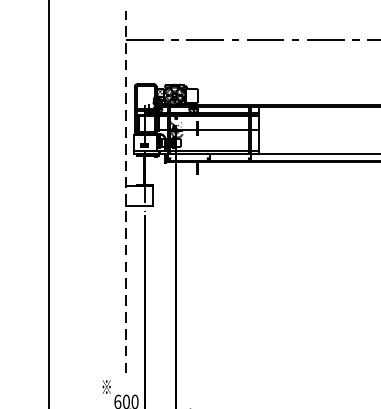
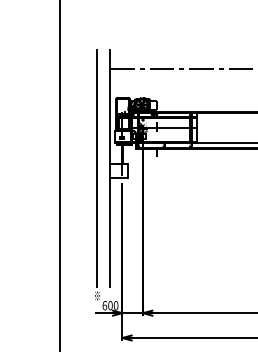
line: (126, 190) -> (110, 167), dashed -> solid
line: (105, 192) -> (96, 168), added

